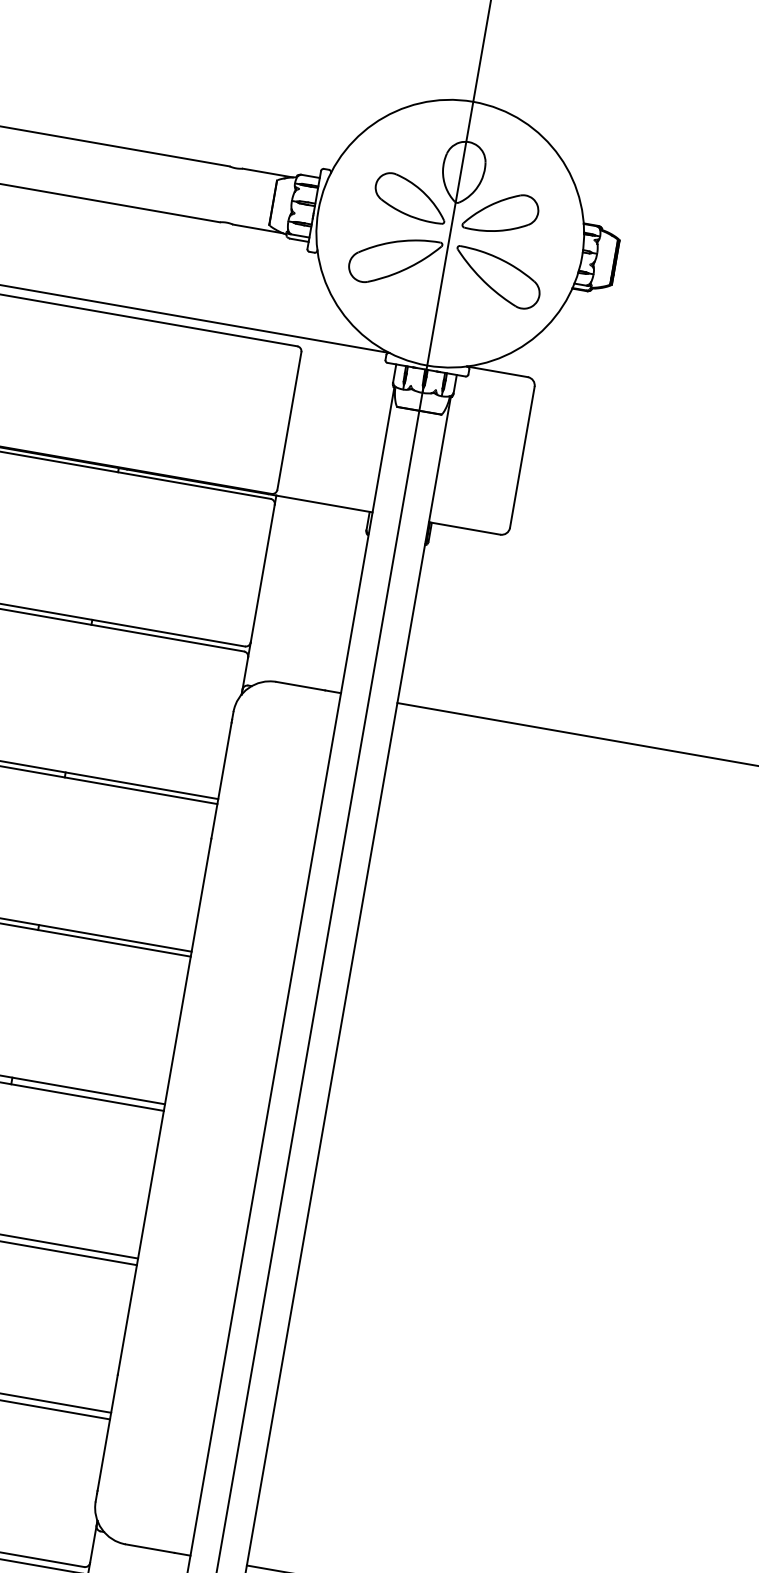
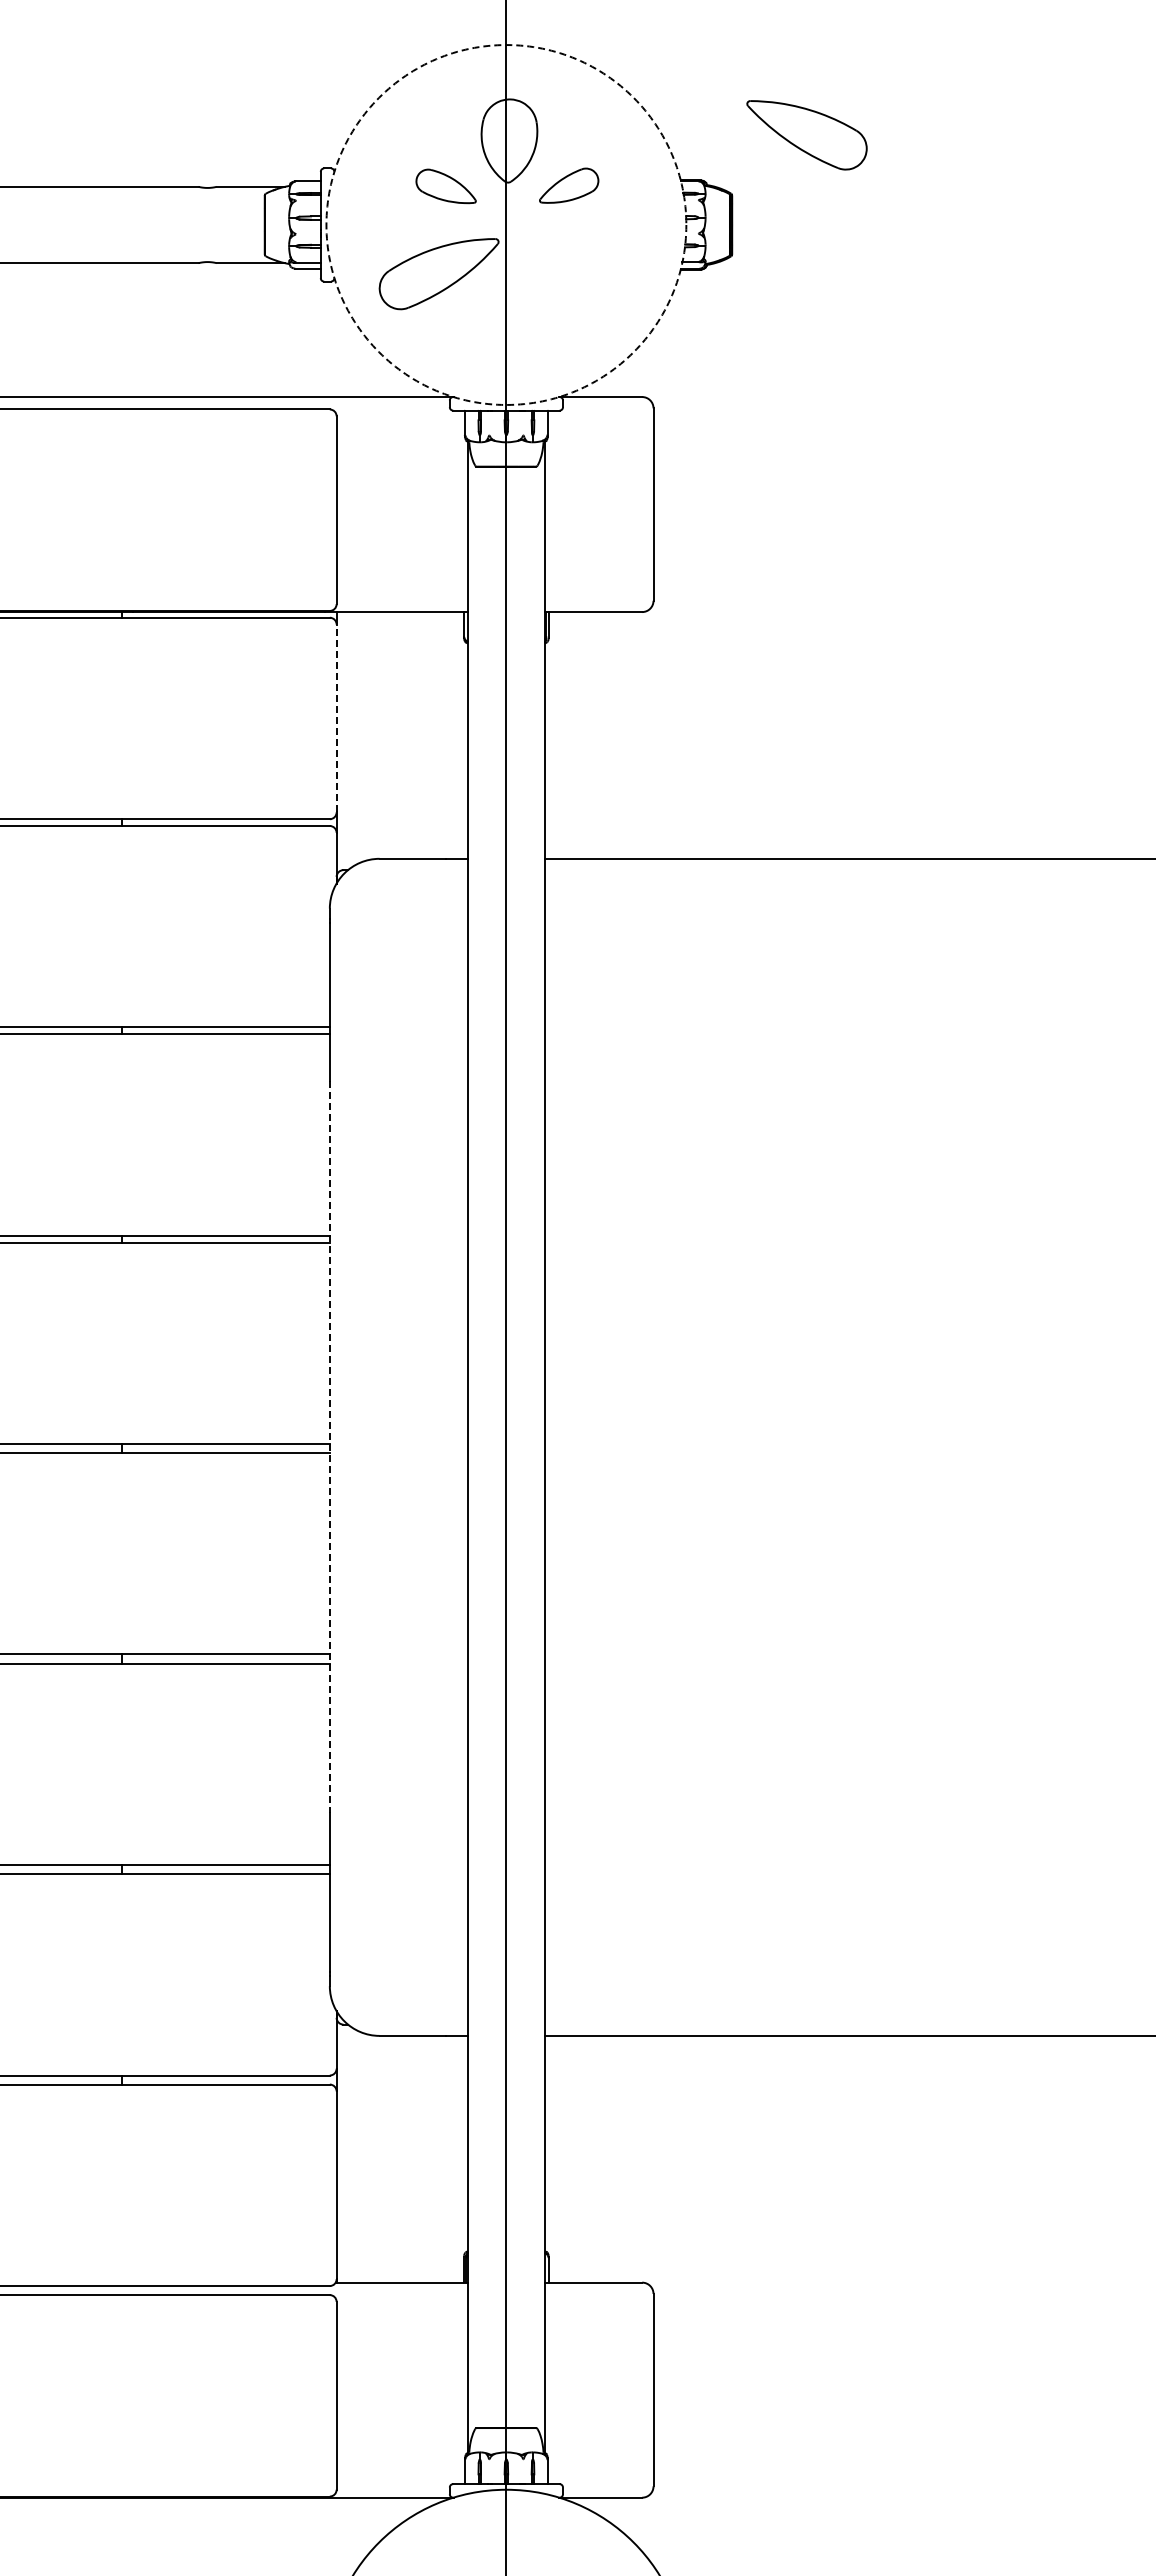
part: (410, 197) -> (445, 186), size x0.6
part: (500, 212) -> (568, 185), size x0.6
circle: (450, 233) -> (506, 224), solid -> dashed
part: (496, 278) -> (806, 135), moved
line: (262, 573) -> (336, 718), solid -> dashed
line: (164, 1106) -> (329, 1447), solid -> dashed

